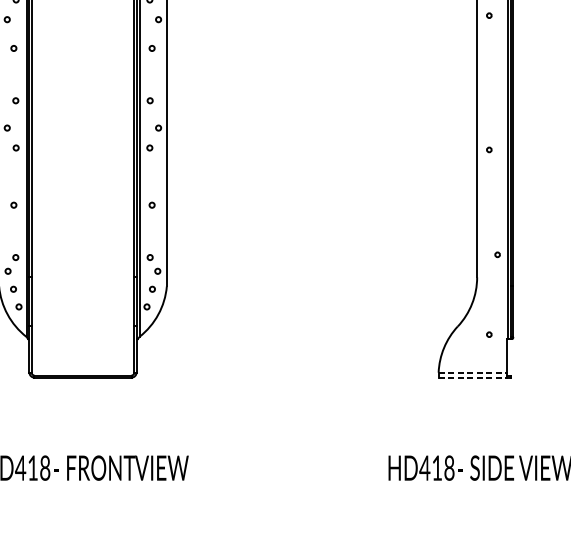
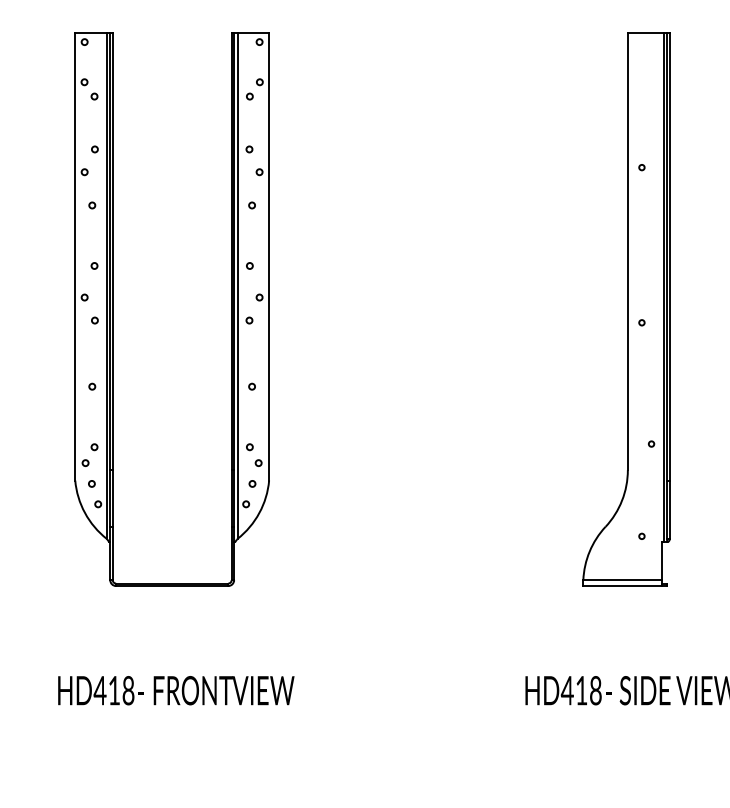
line: (473, 372) -> (623, 580), dashed -> solid
line: (473, 378) -> (623, 586), dashed -> solid

